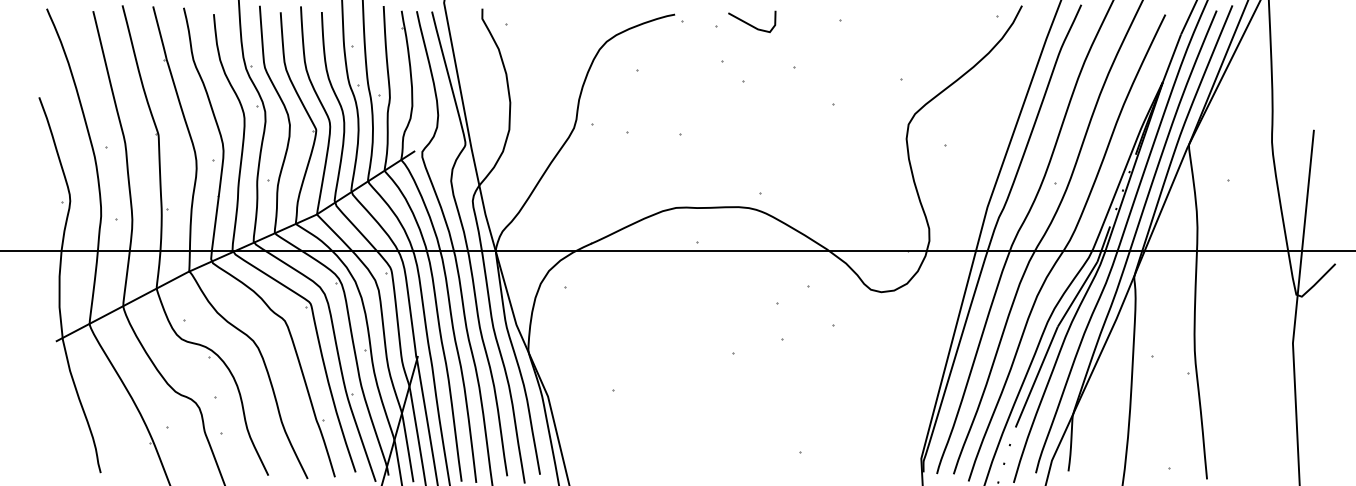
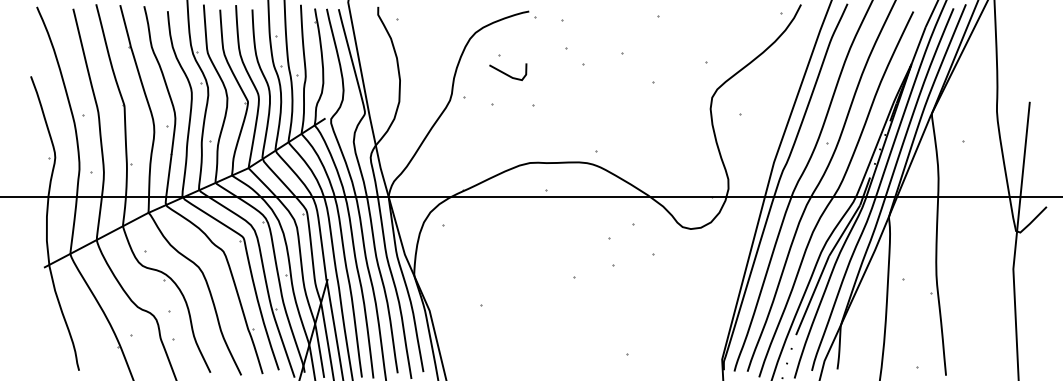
line: (751, 24) -> (507, 74), moved

